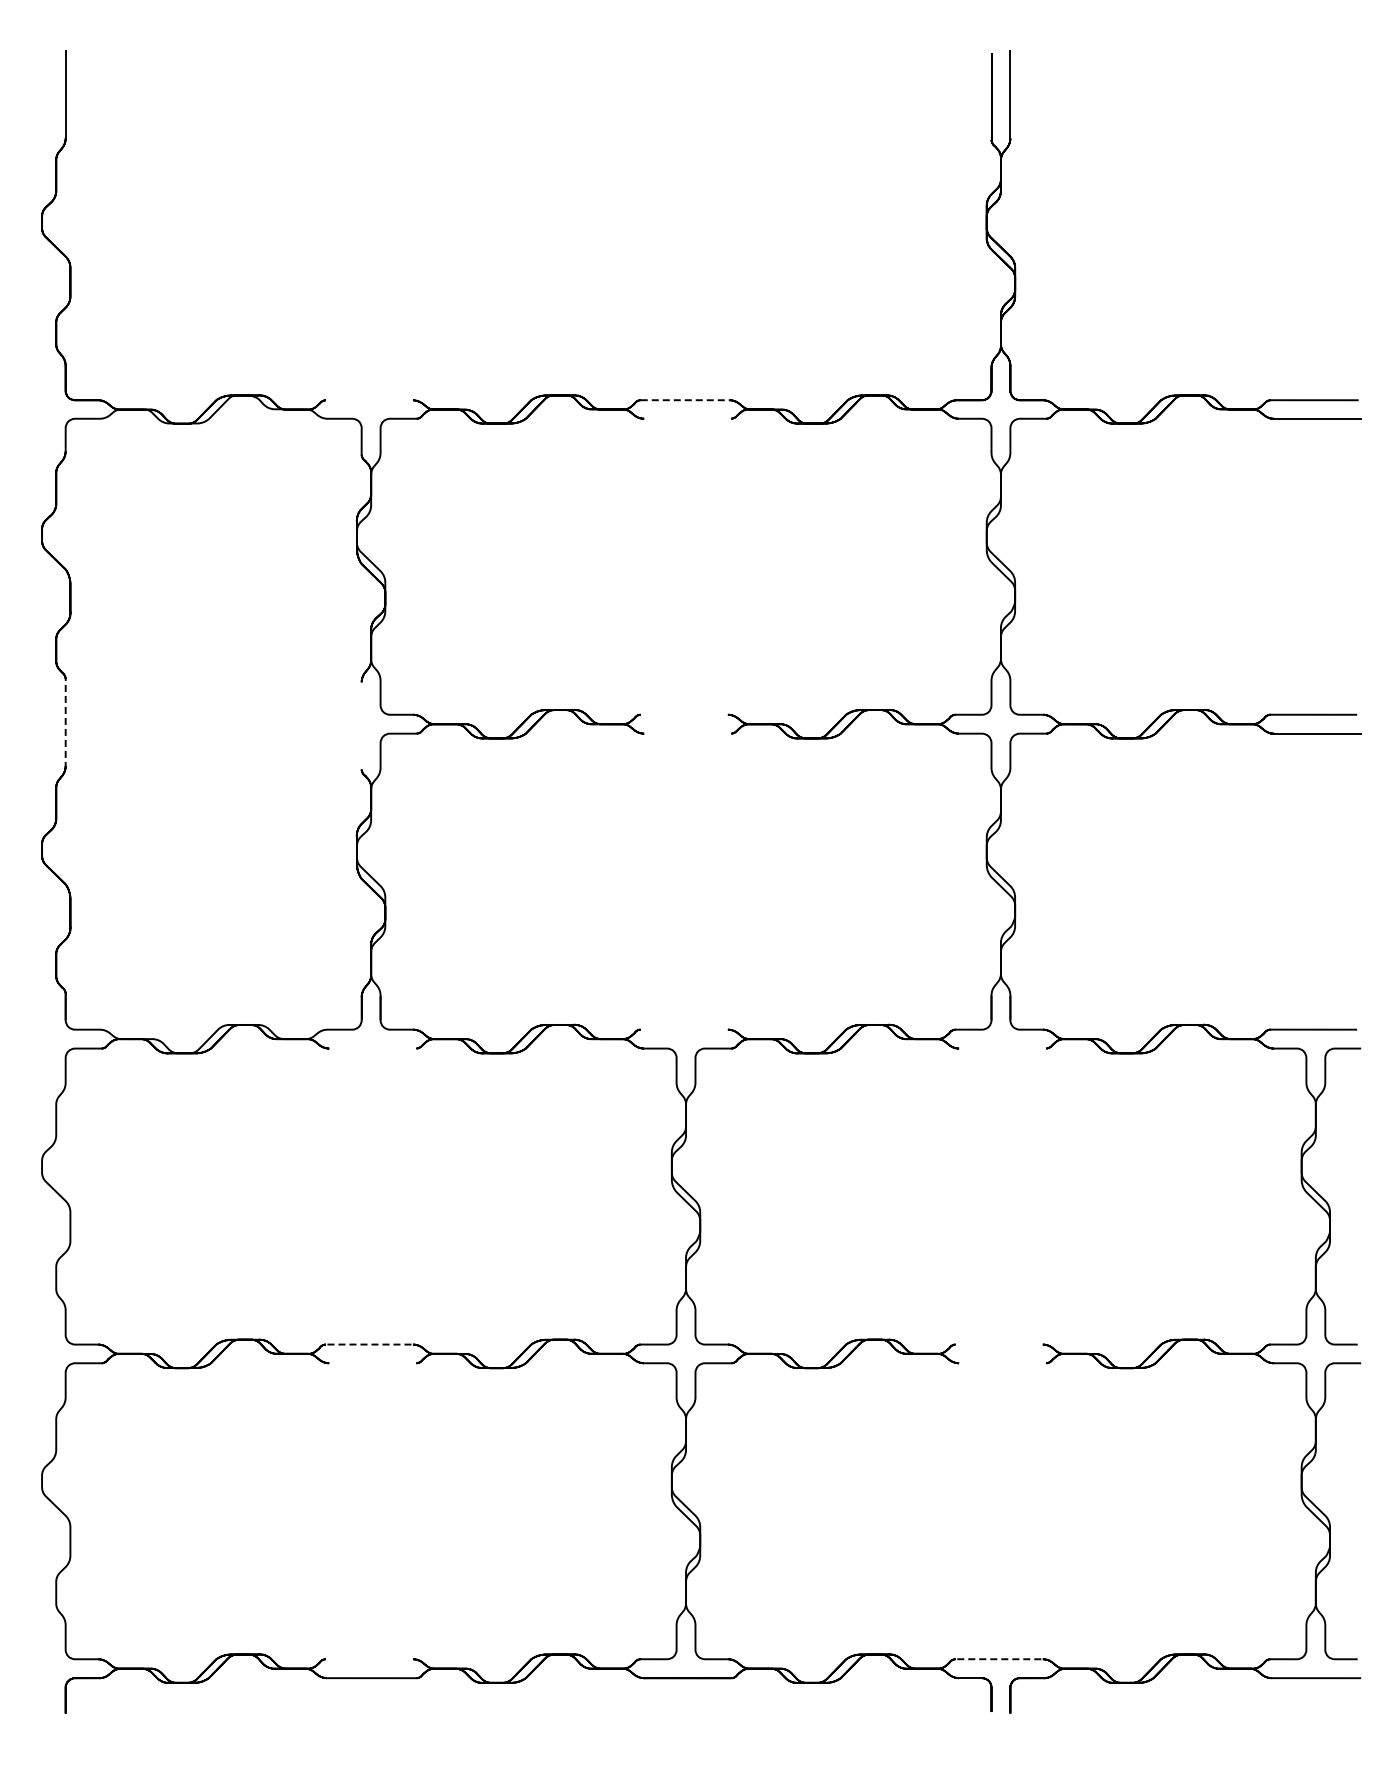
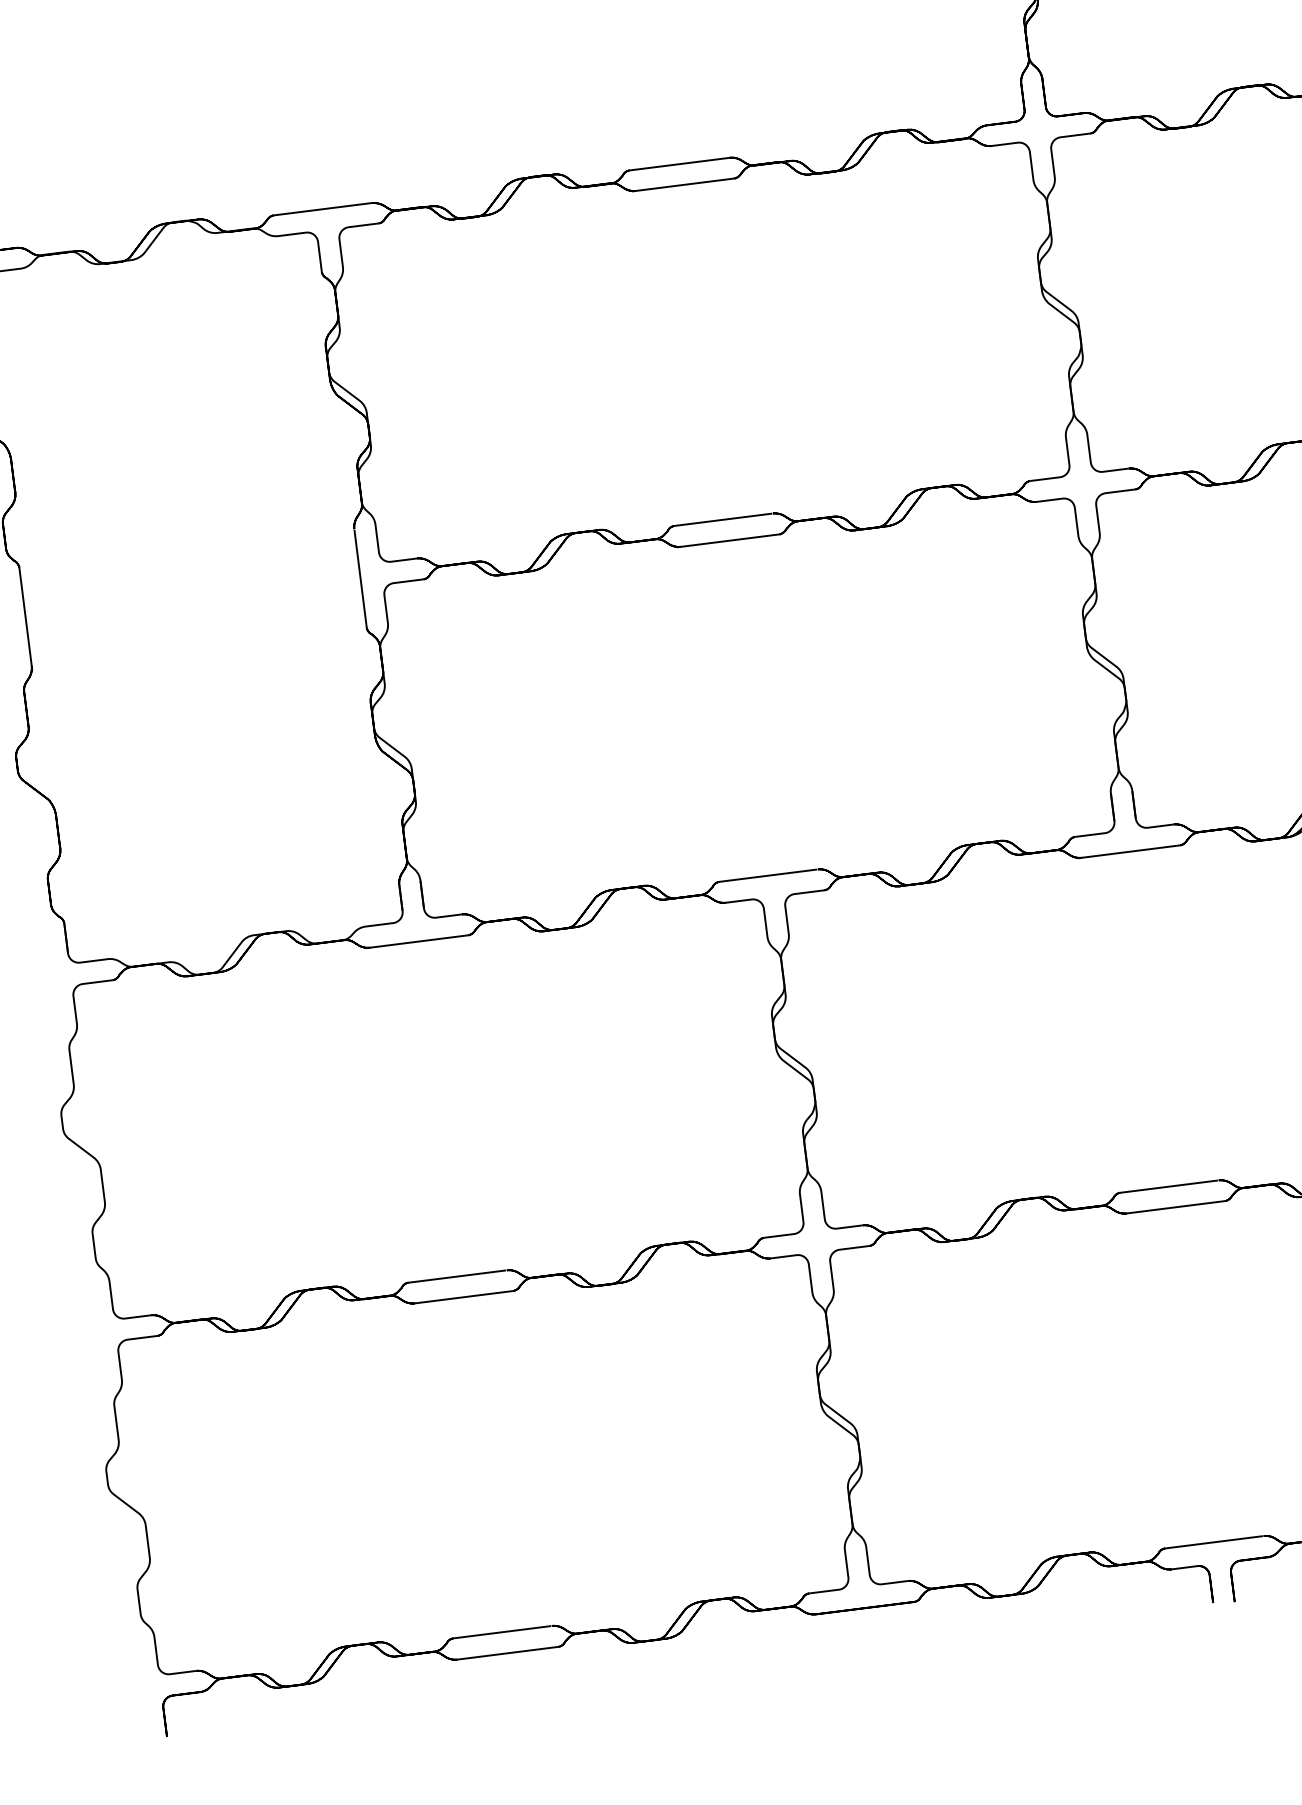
line: (368, 400) -> (321, 209), added
line: (685, 400) -> (680, 164), dashed -> solid
line: (686, 418) -> (683, 184), added
line: (683, 714) -> (722, 519), added
line: (65, 723) -> (25, 617), dashed -> solid
line: (361, 726) -> (360, 579), added
line: (686, 733) -> (728, 540), added
line: (683, 1029) -> (767, 875), added
line: (371, 1048) -> (417, 941), added
line: (1001, 1048) -> (1129, 851), added
line: (368, 1344) -> (456, 1276), dashed -> solid
line: (998, 1344) -> (1168, 1186), added
line: (371, 1363) -> (462, 1297), added
line: (1001, 1363) -> (1174, 1207), added
line: (368, 1659) -> (501, 1632), added
line: (998, 1659) -> (1213, 1542), dashed -> solid

